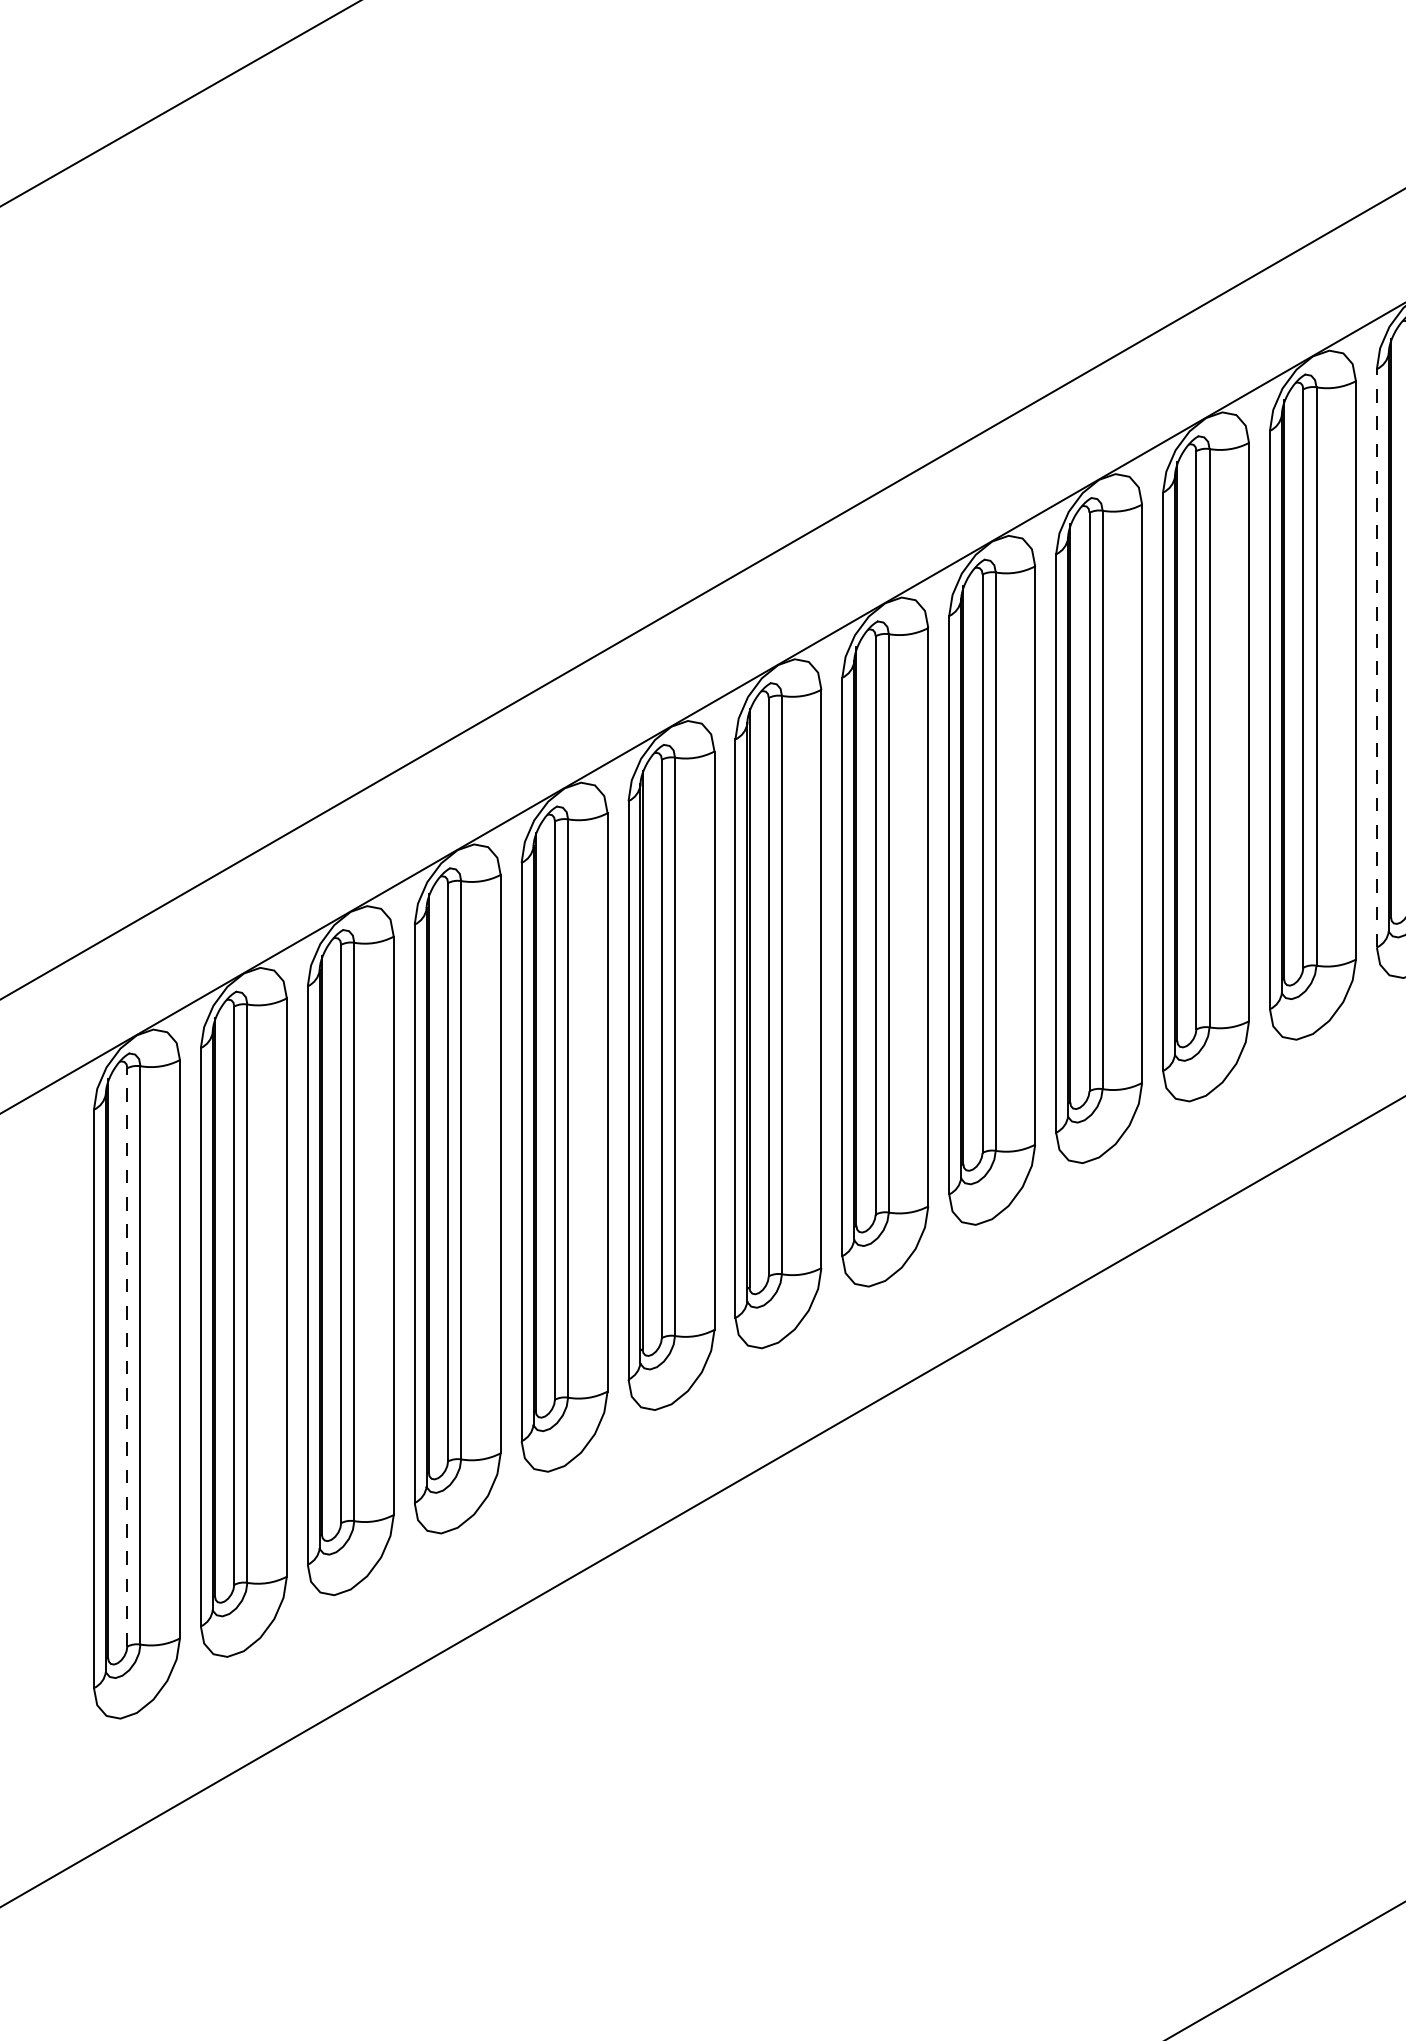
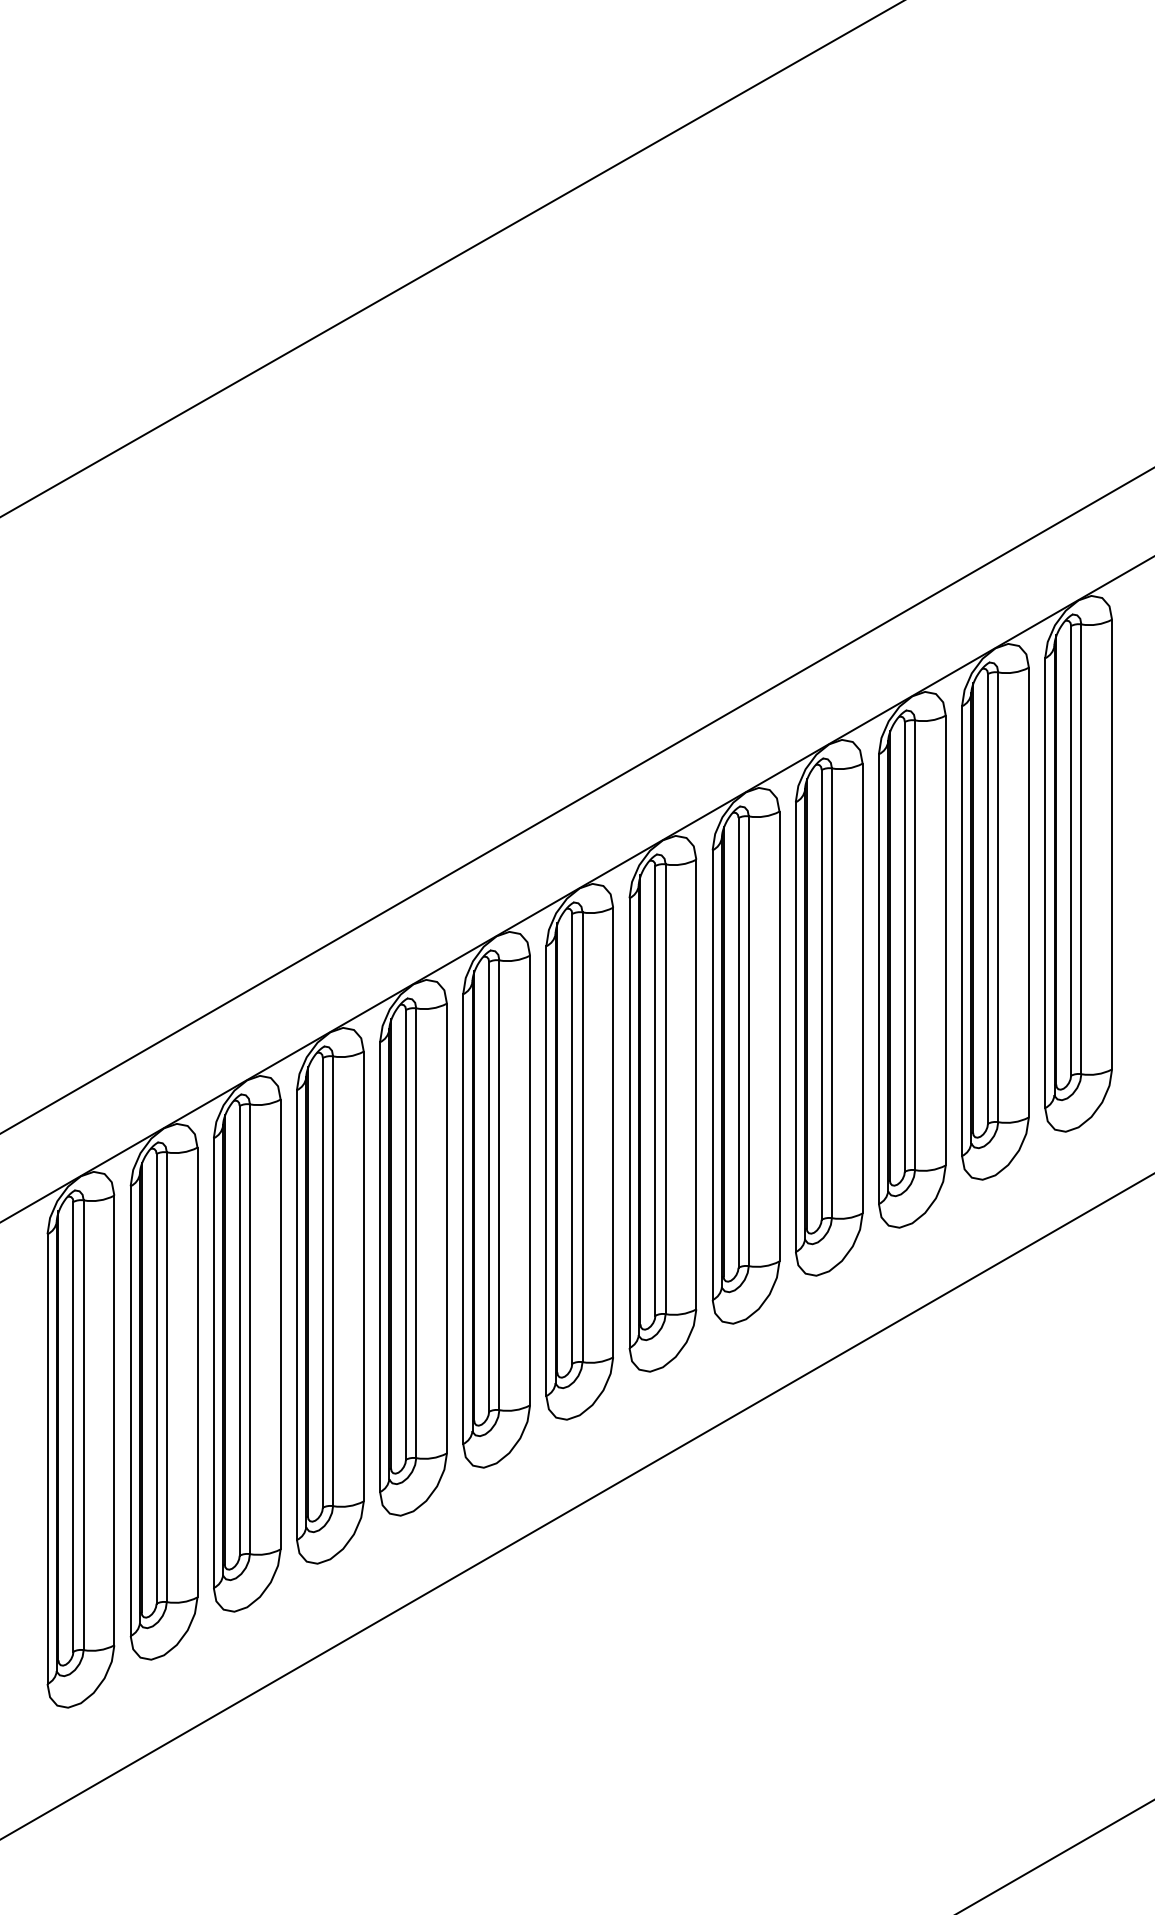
line: (1377, 658) -> (1045, 883), dashed -> solid
line: (127, 1357) -> (73, 1426), dashed -> solid

